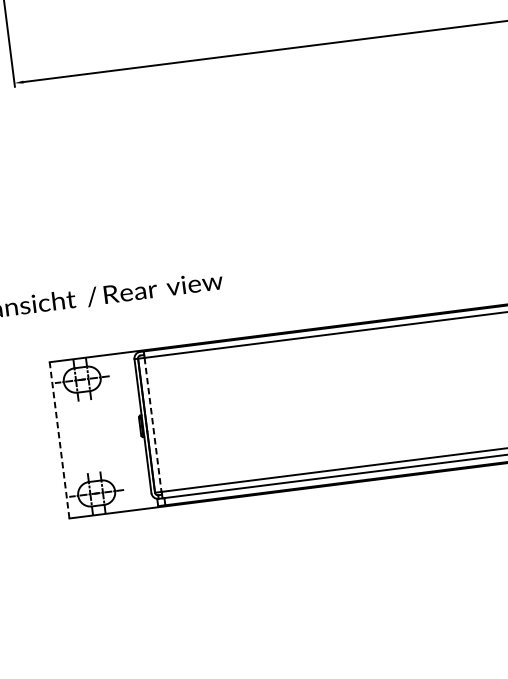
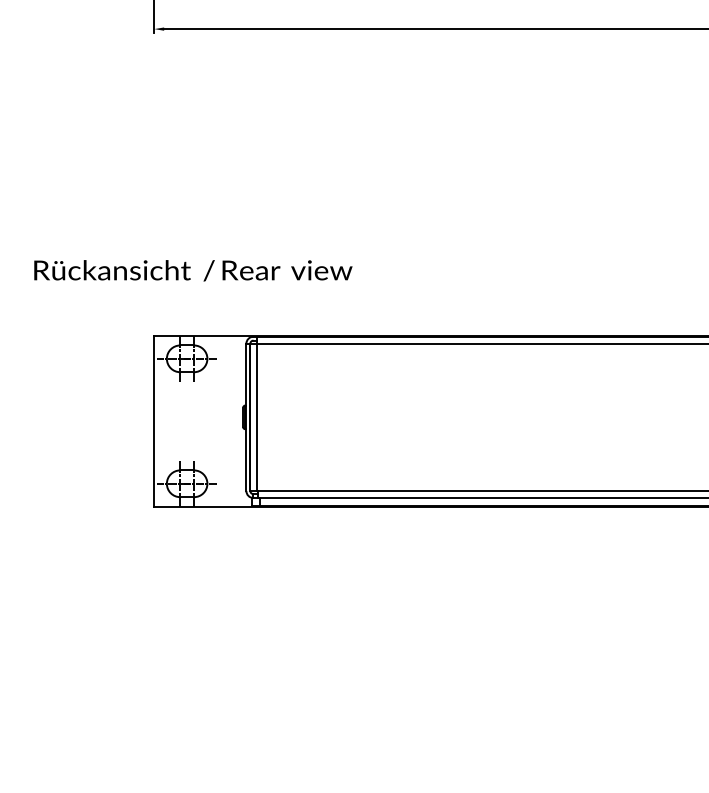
line: (153, 425) -> (257, 417), dashed -> solid
line: (59, 440) -> (154, 421), dashed -> solid

